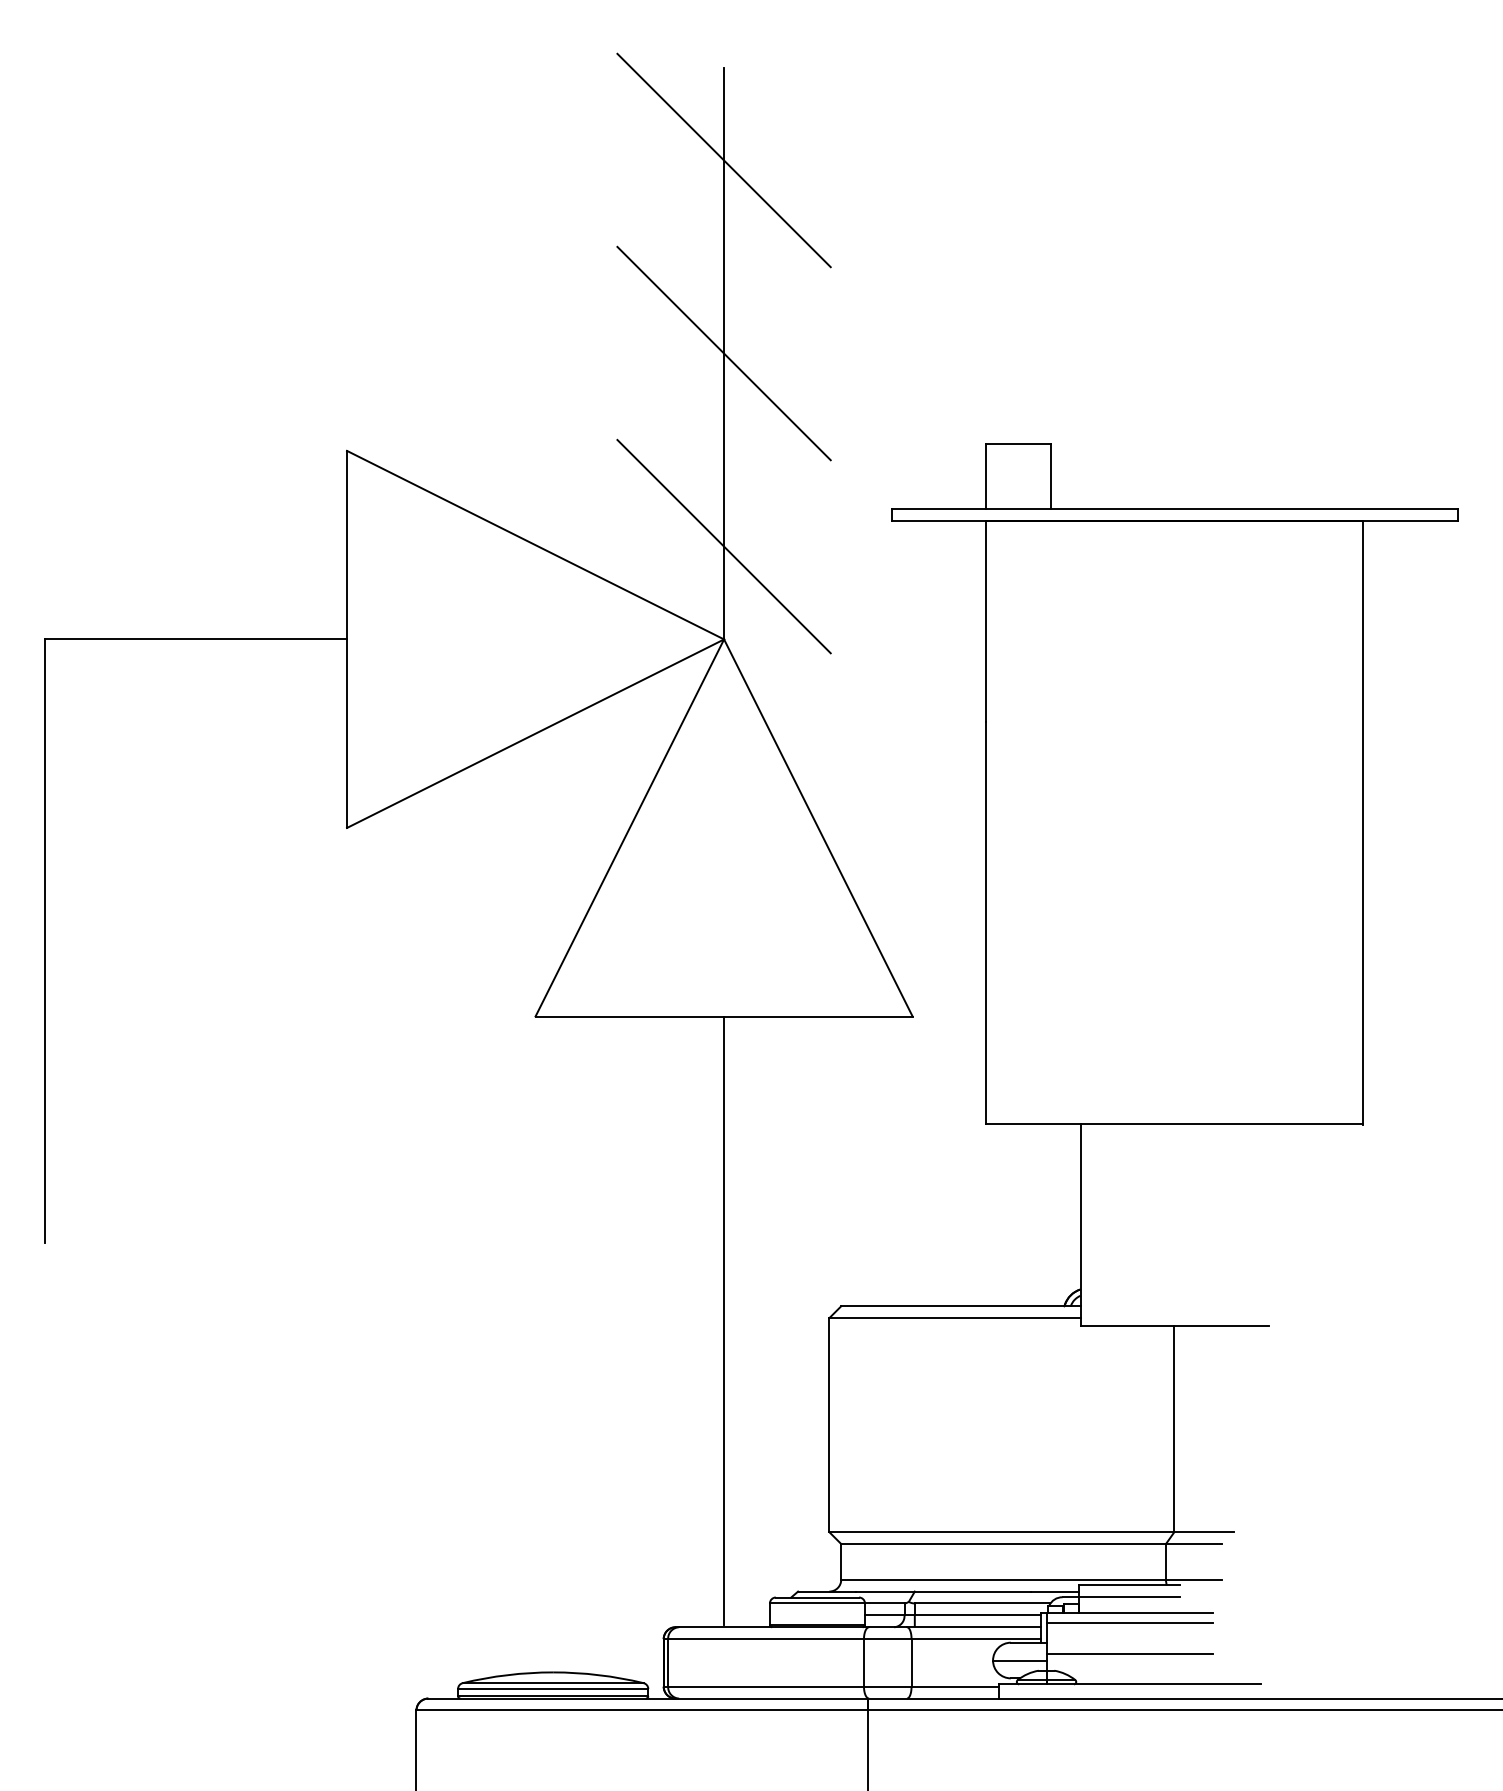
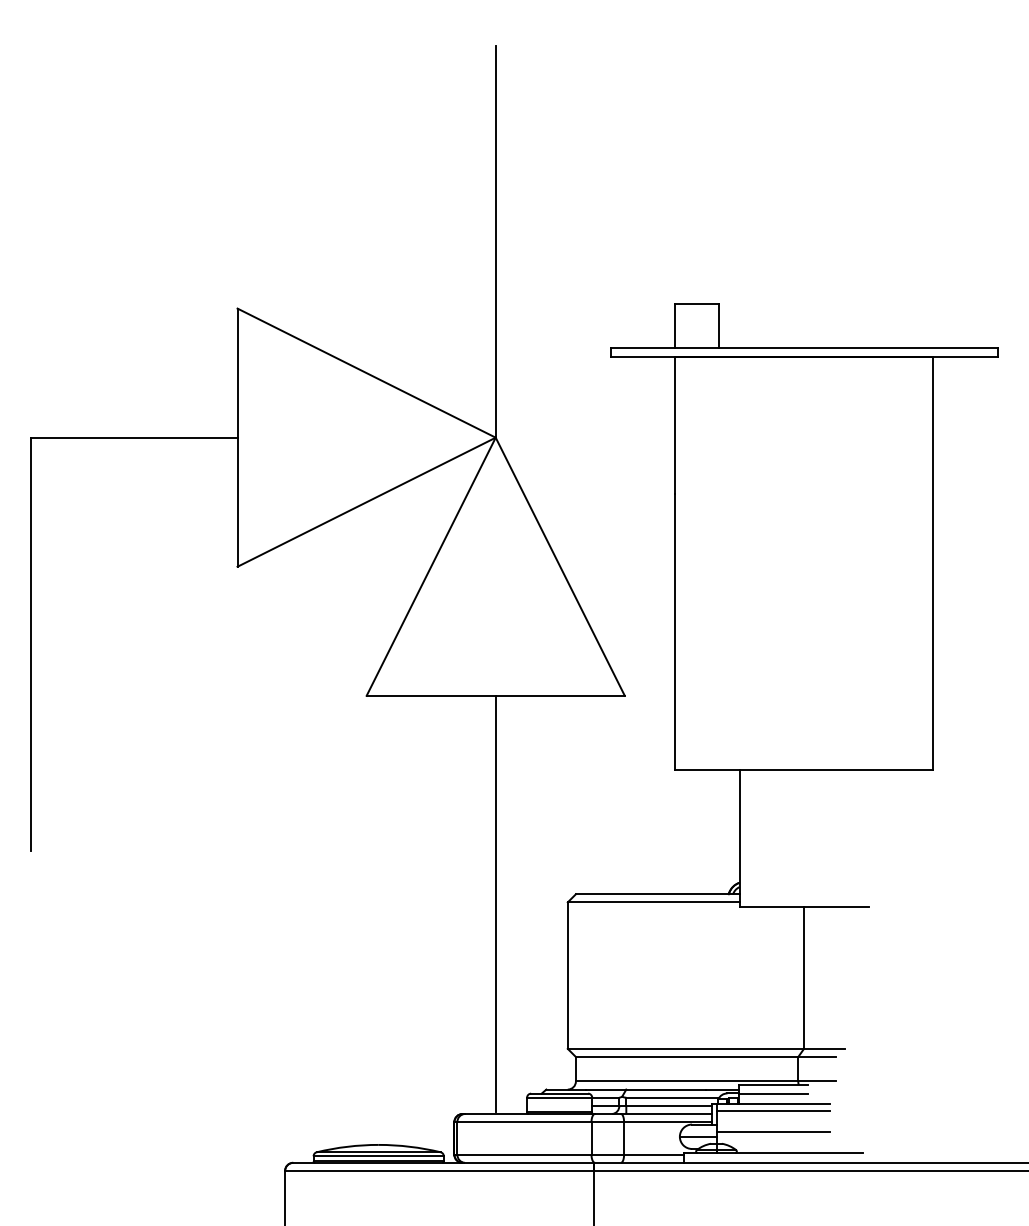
line: (723, 160) -> (495, 109), removed
line: (723, 352) -> (495, 241), removed
line: (723, 547) -> (495, 374), removed

